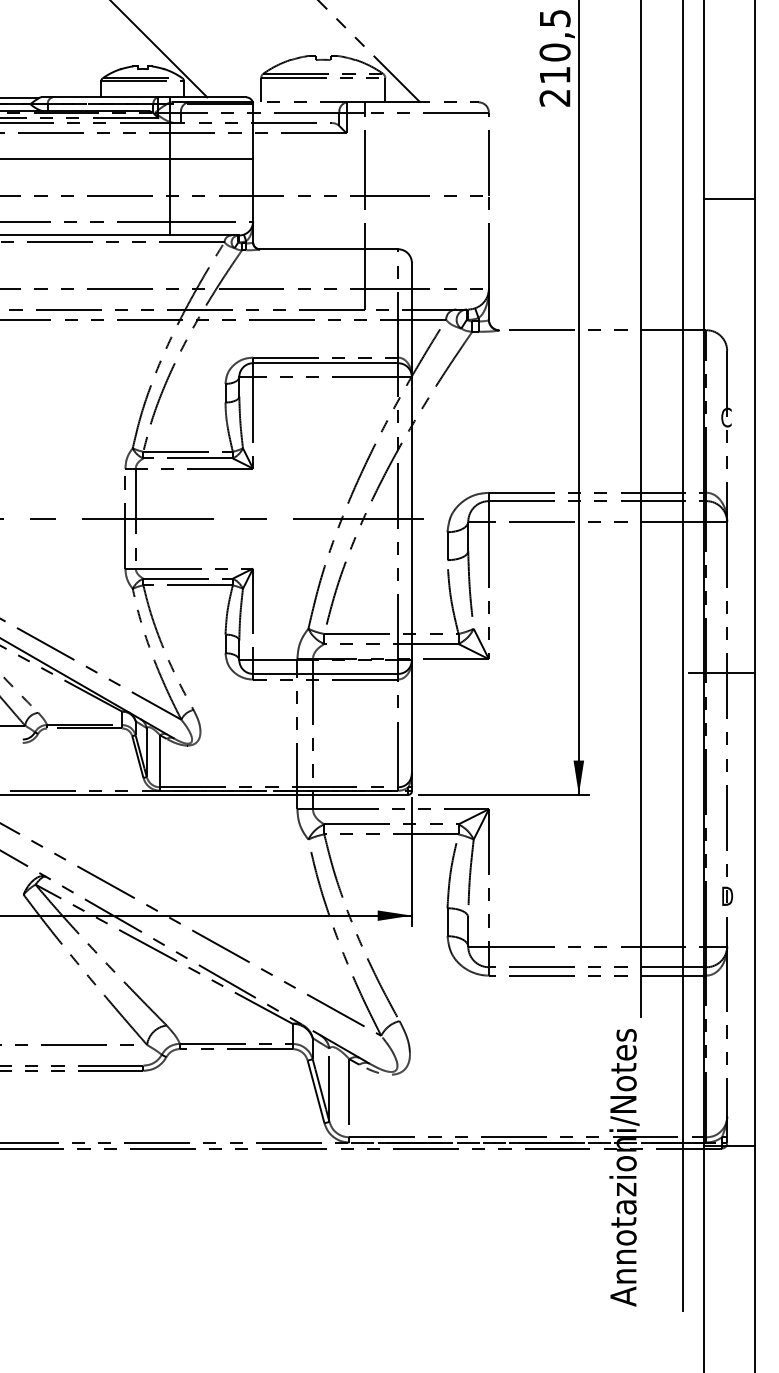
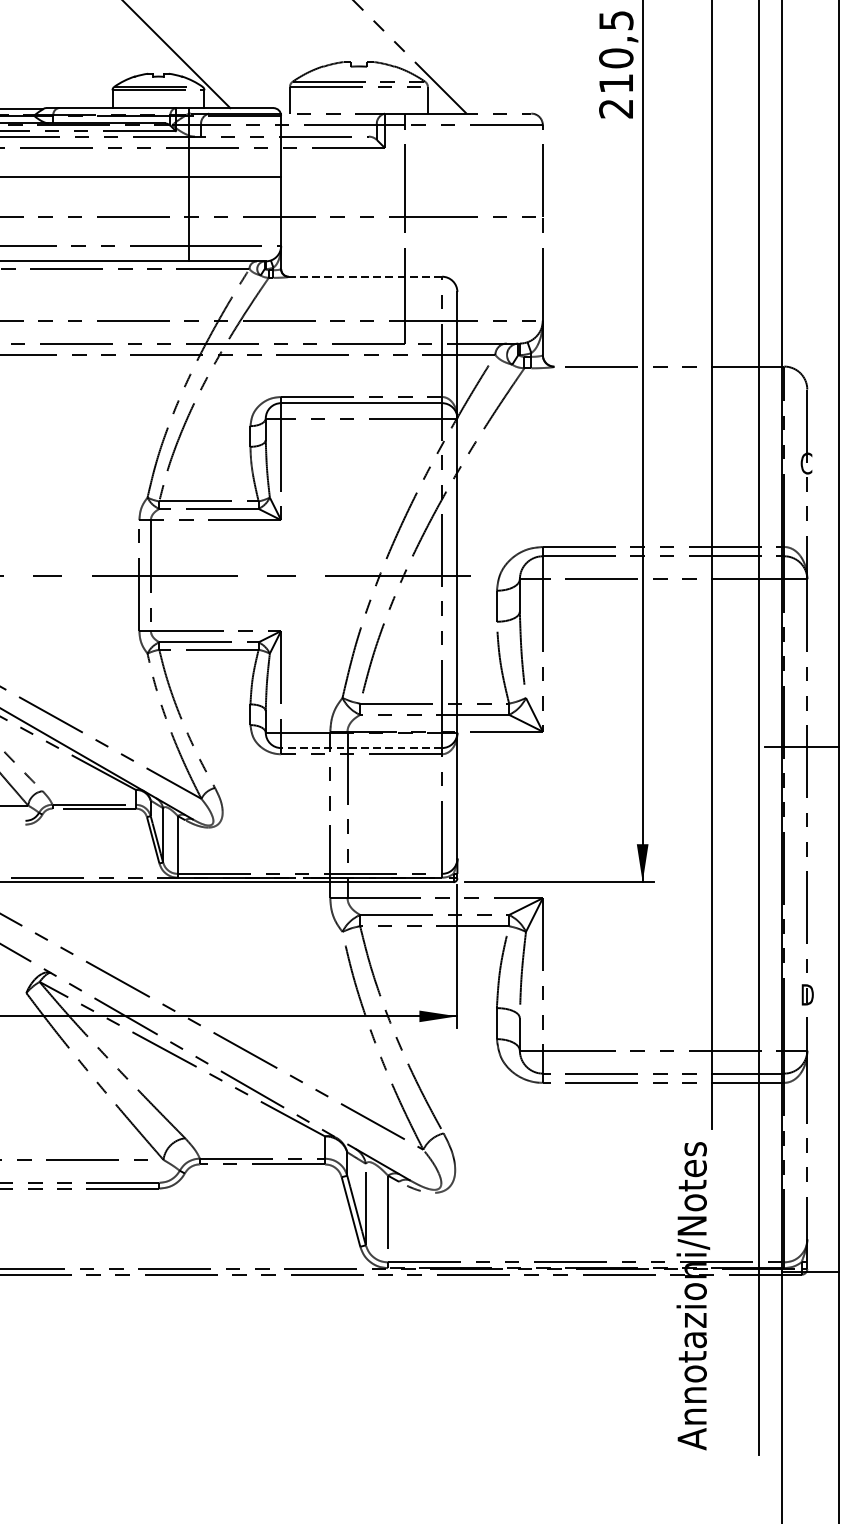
line: (729, 199) -> (809, 221), removed
line: (328, 249) -> (364, 276), solid -> dashed
line: (325, 673) -> (361, 747), solid -> dashed

